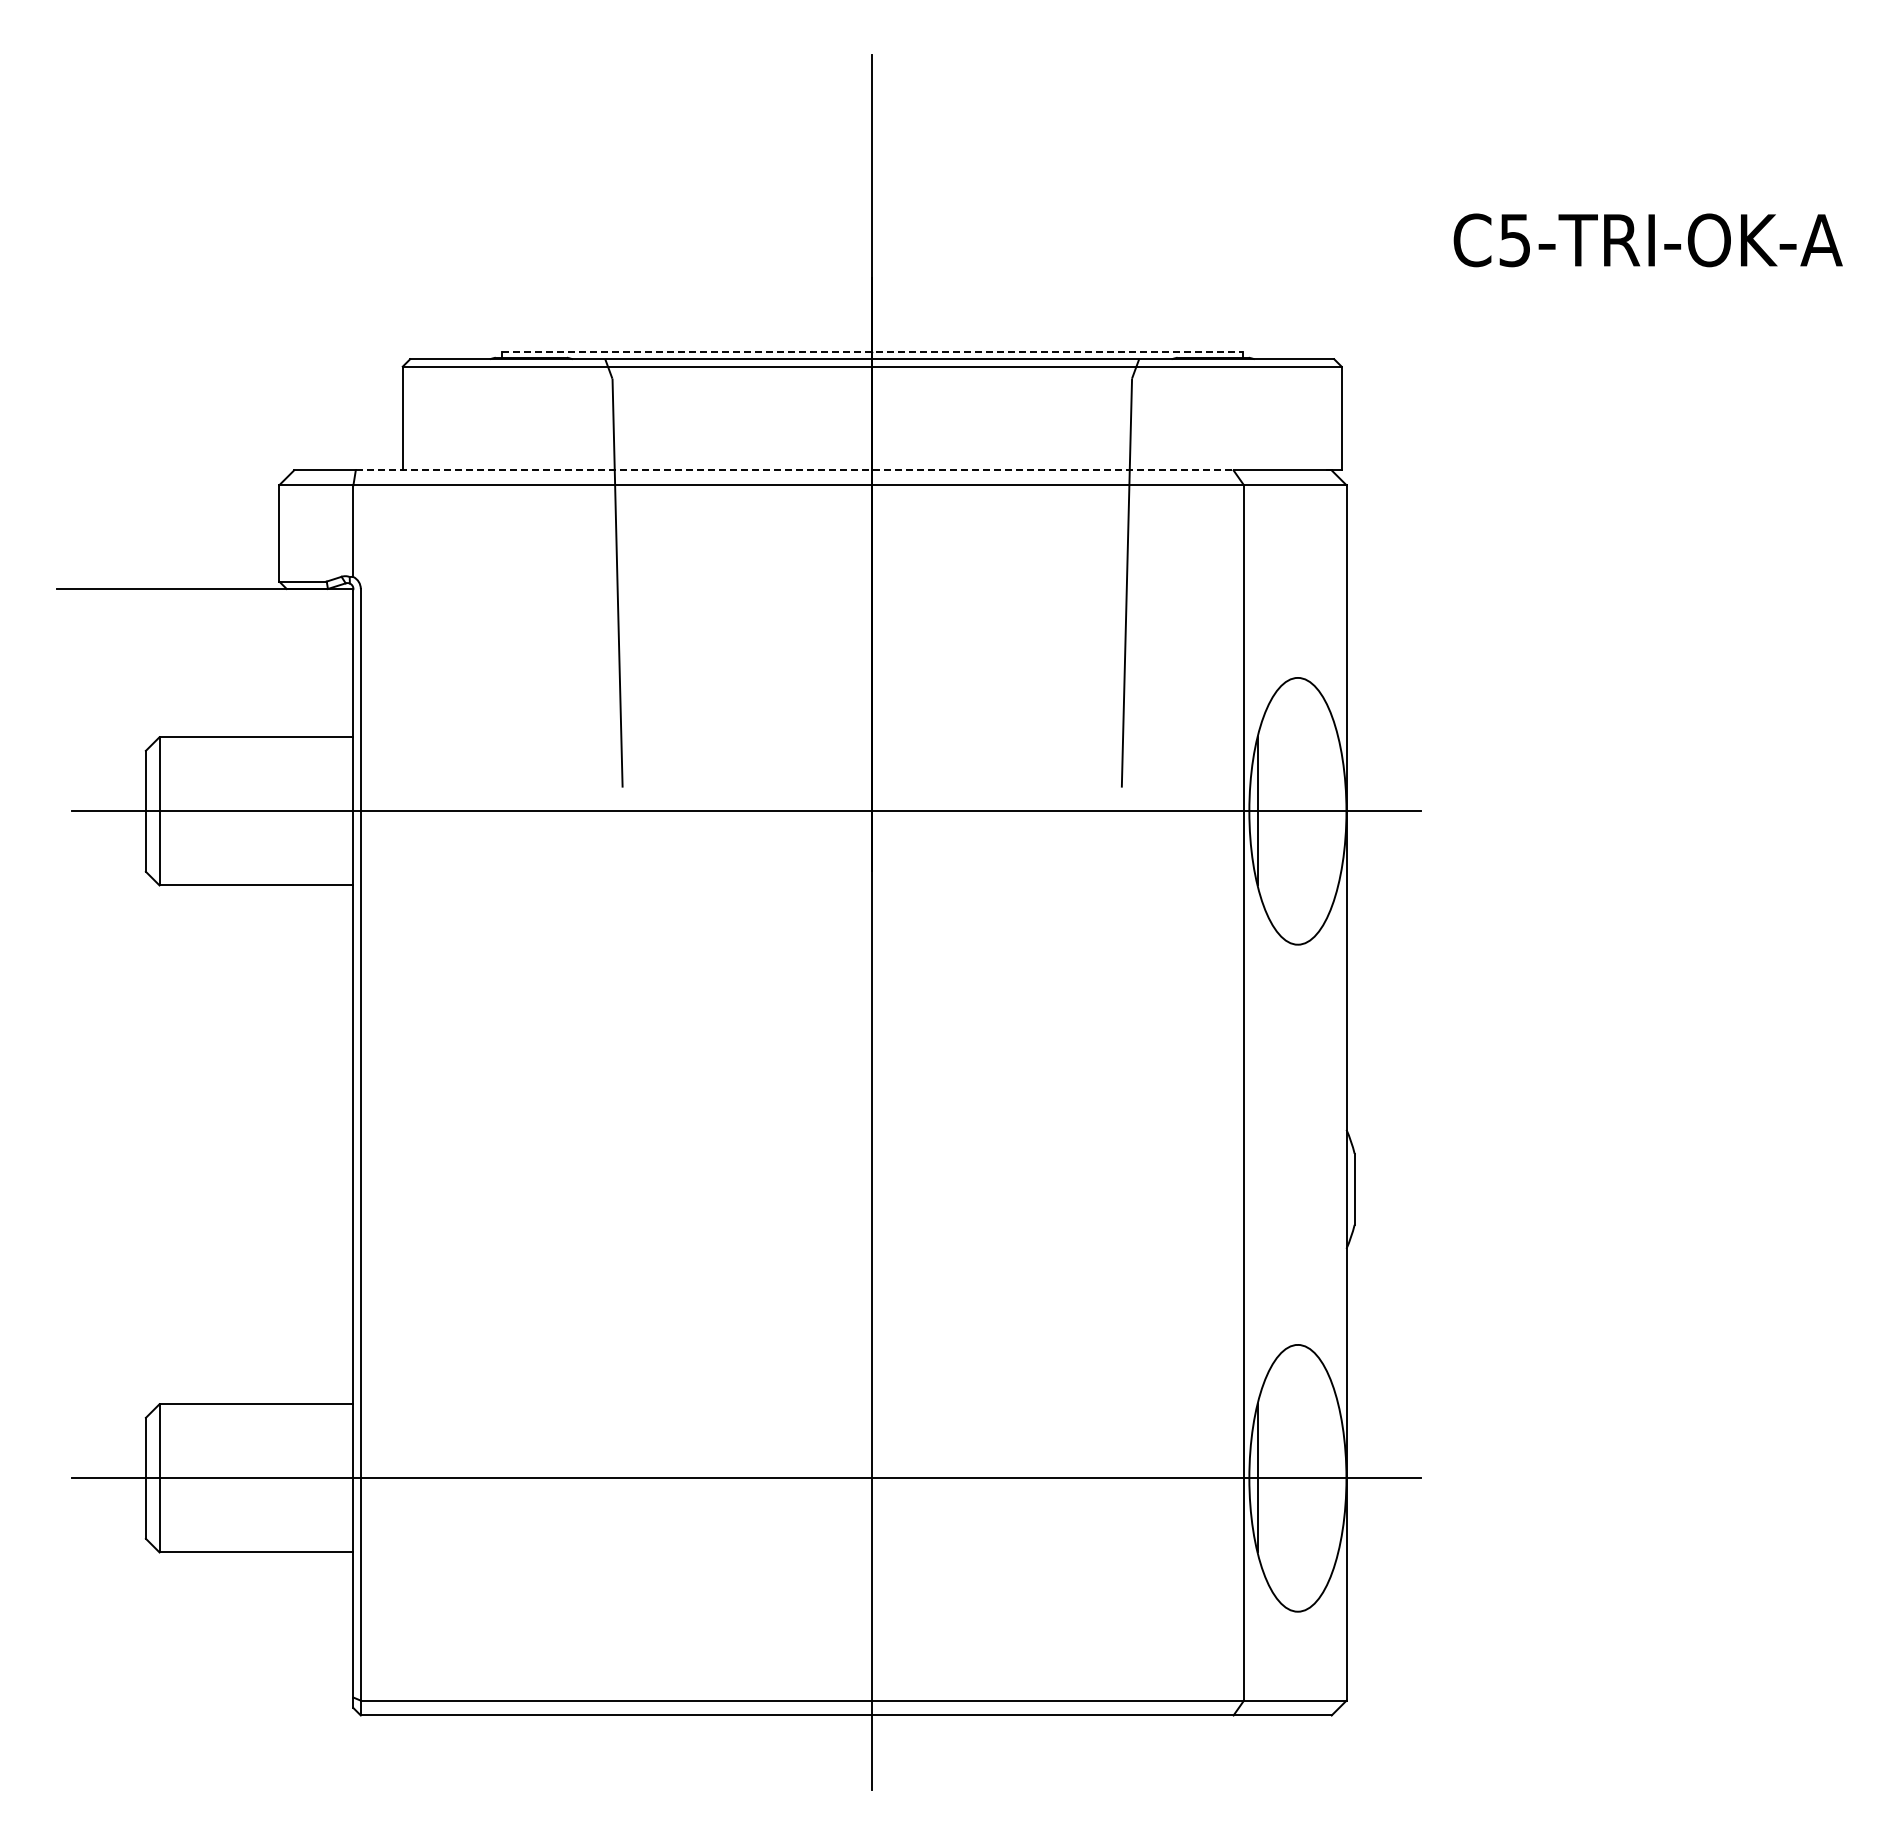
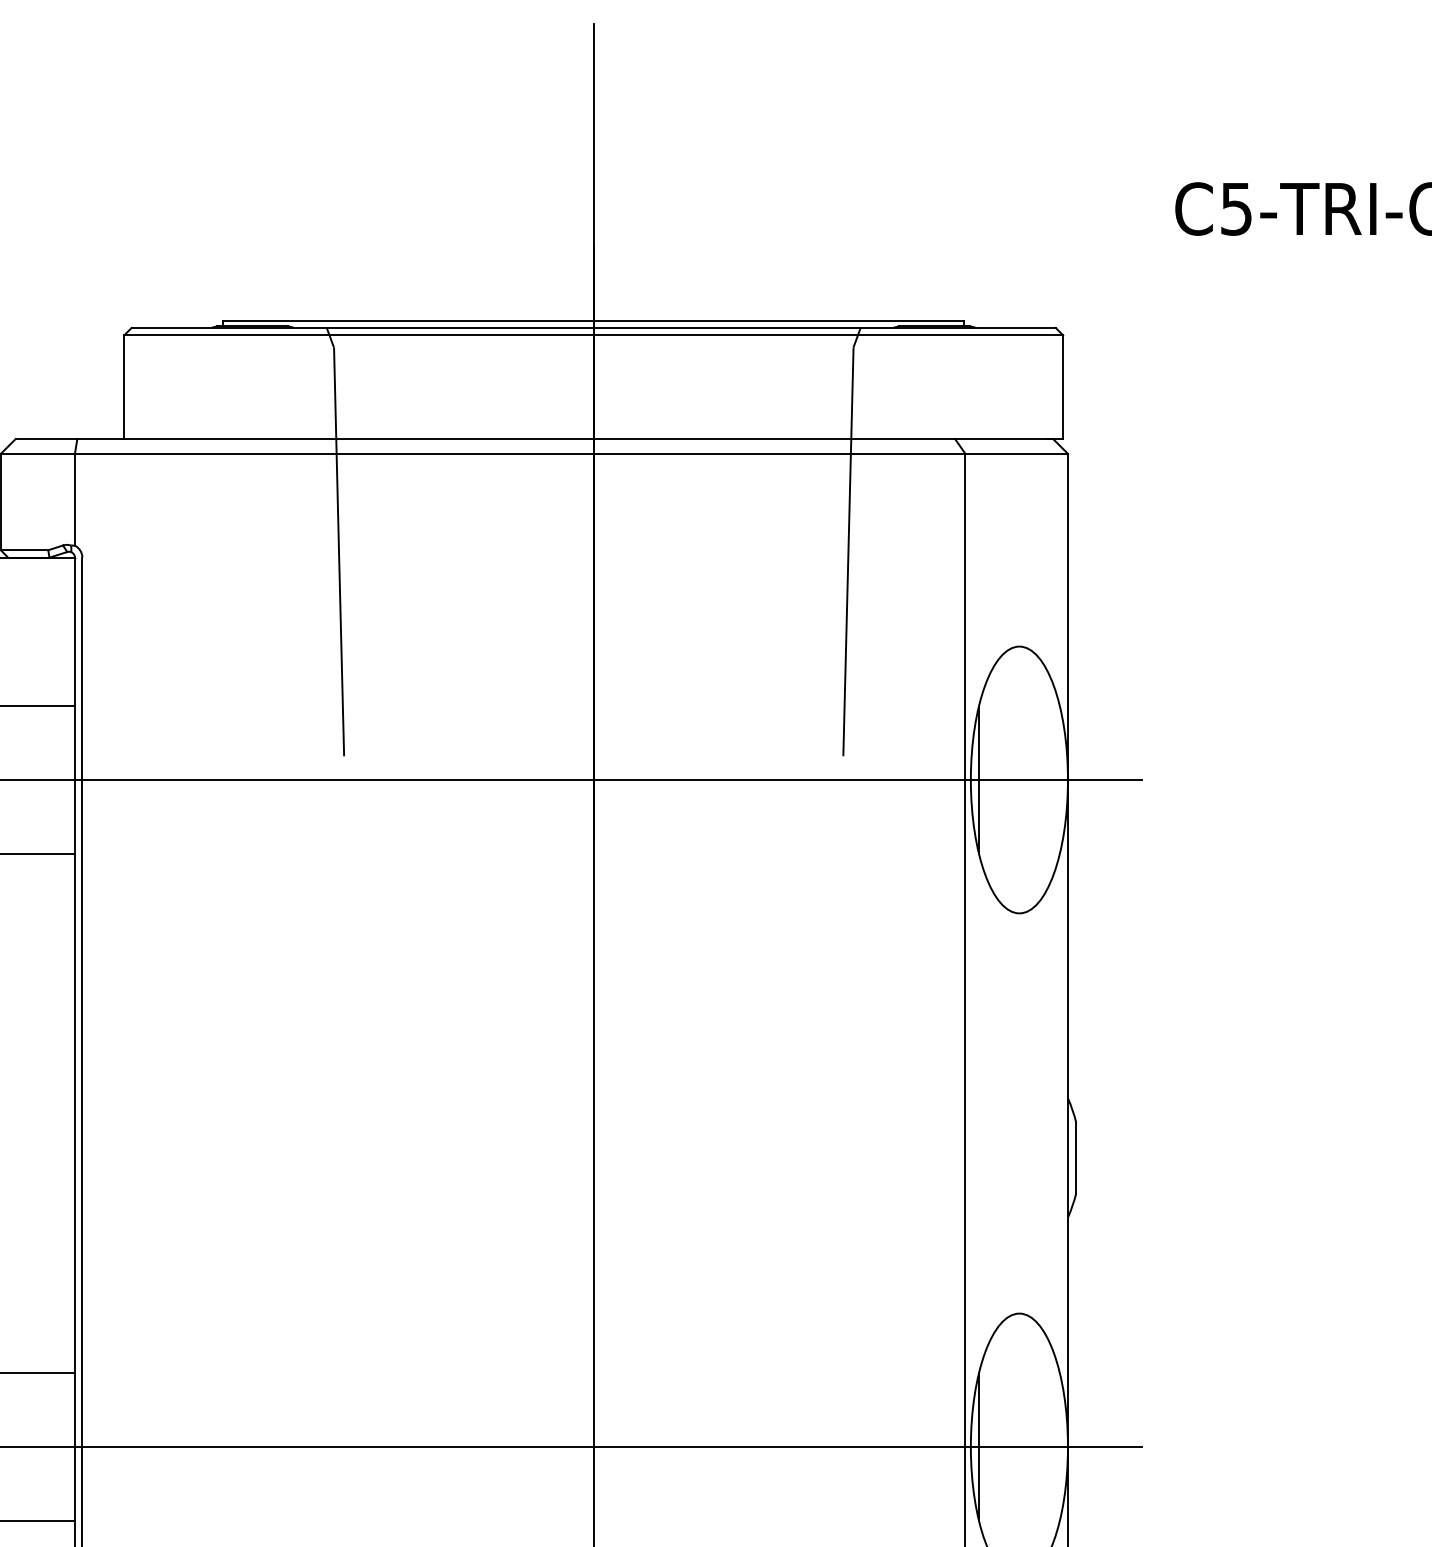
line: (872, 351) -> (594, 320), dashed -> solid
line: (794, 470) -> (516, 439), dashed -> solid

